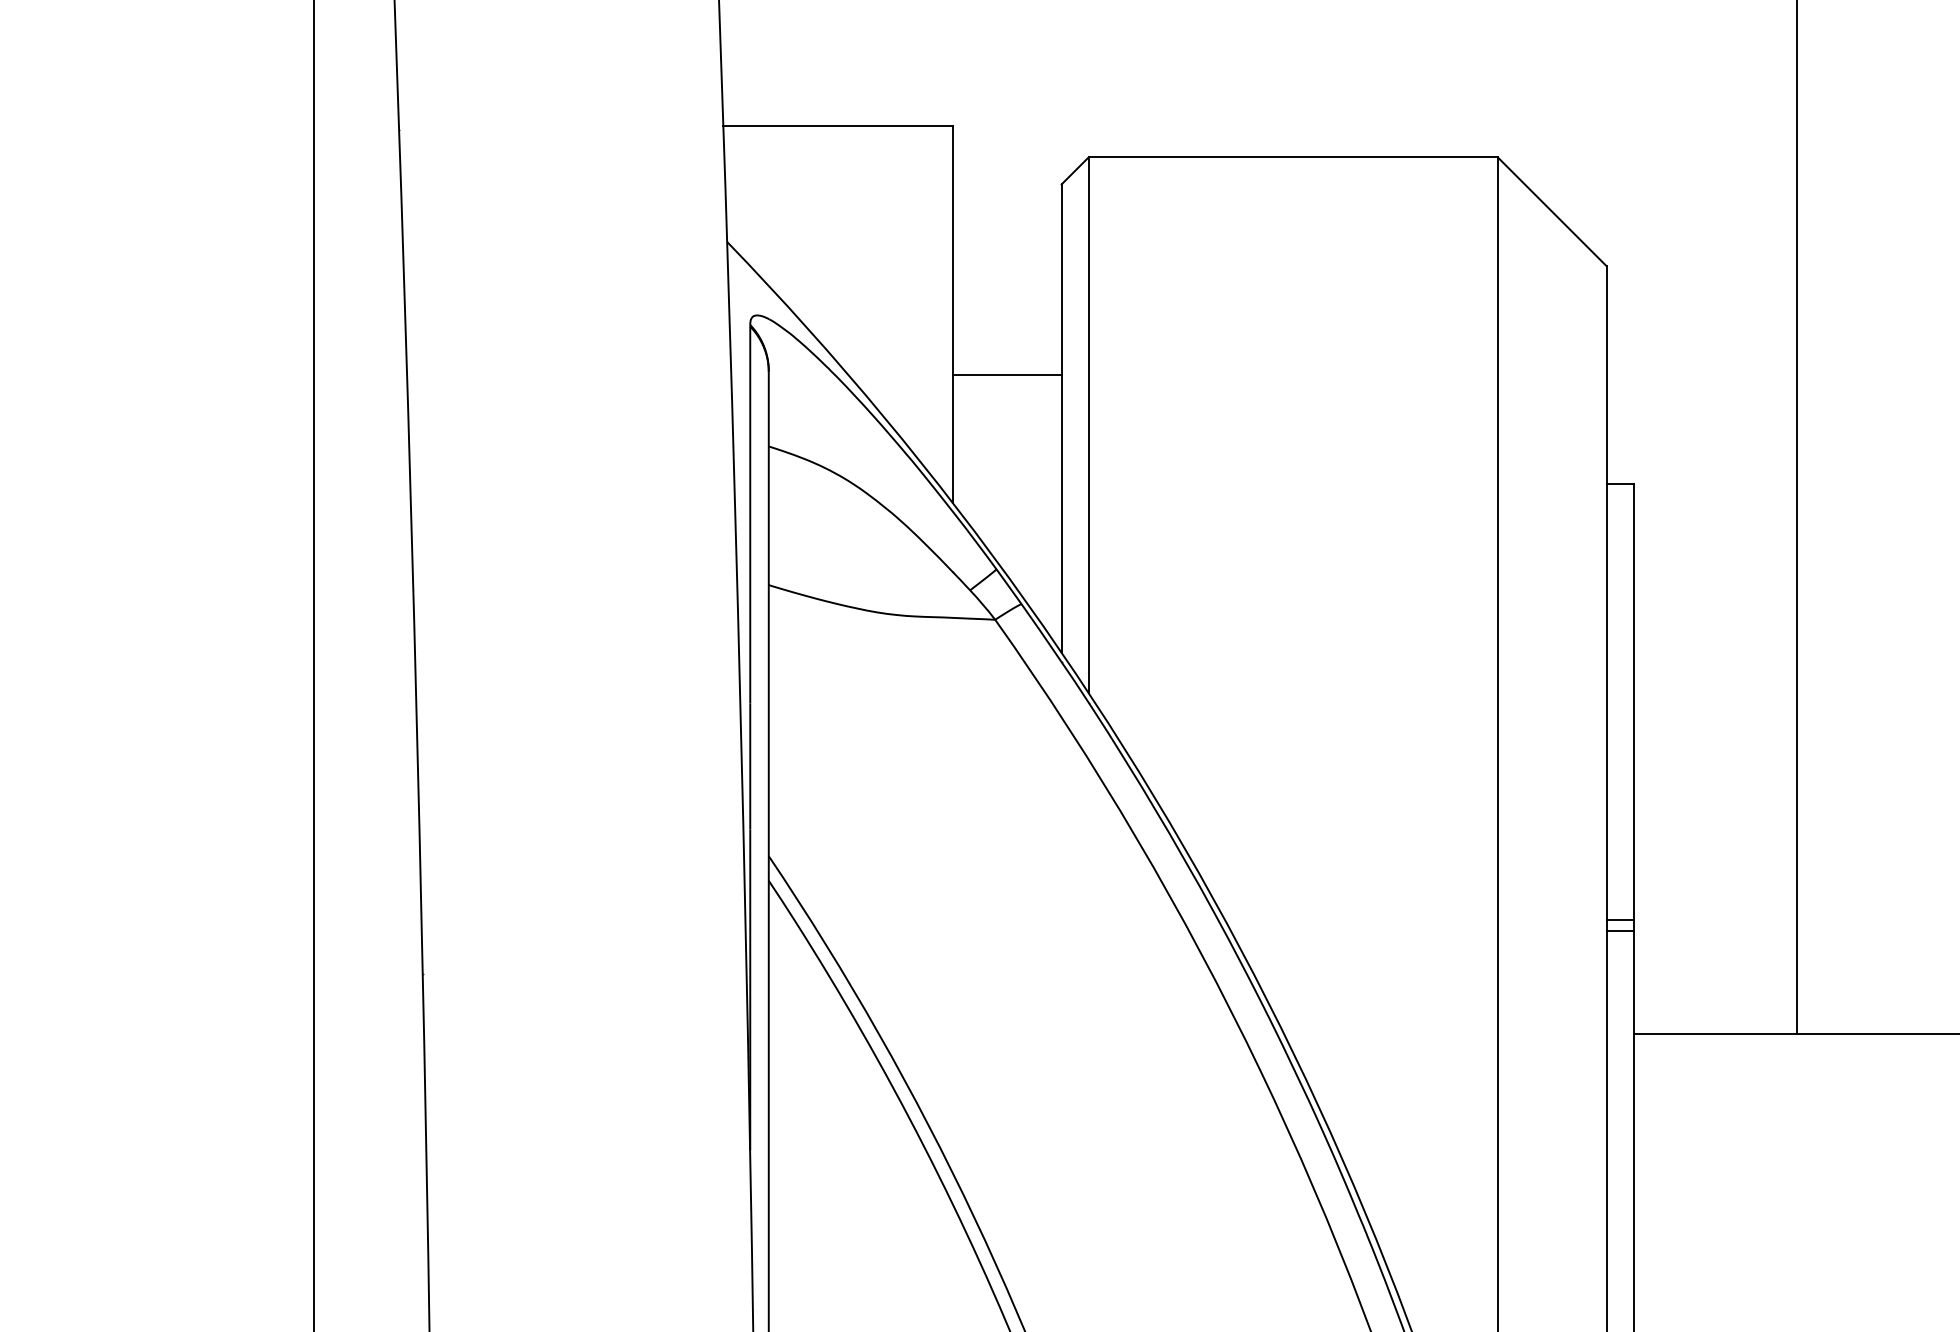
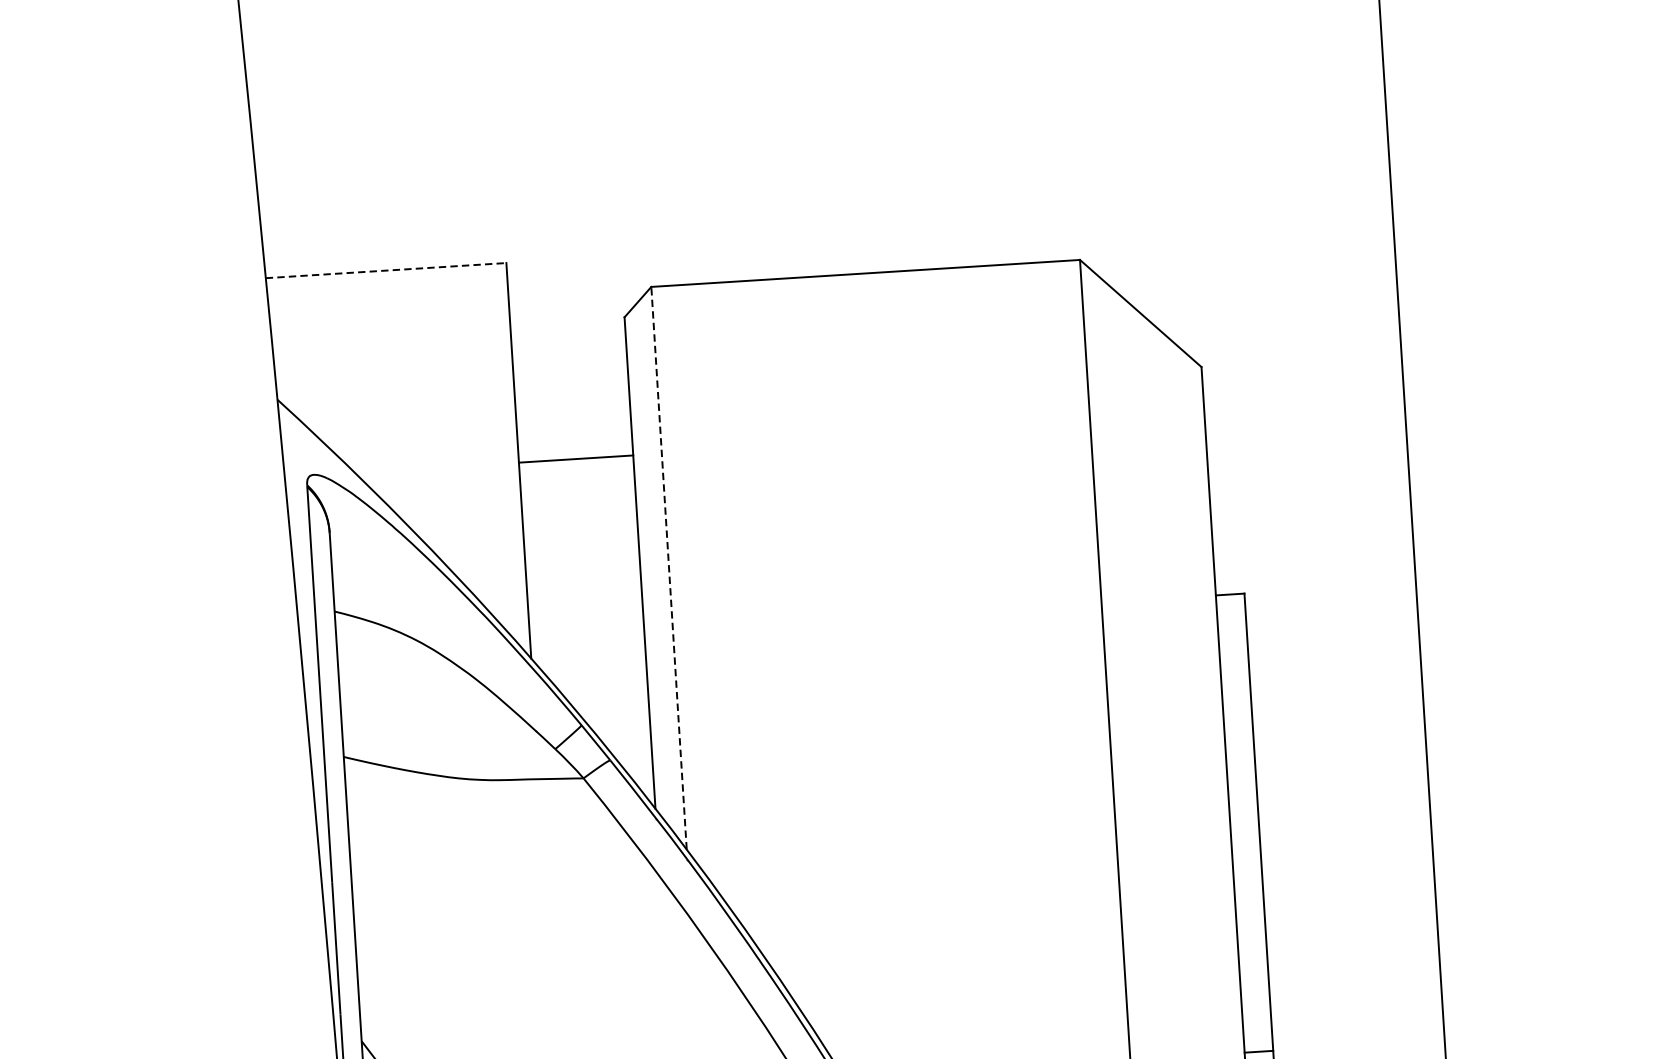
line: (837, 125) -> (385, 270), solid -> dashed
line: (1006, 375) -> (575, 459), moved
line: (1088, 424) -> (668, 567), solid -> dashed

